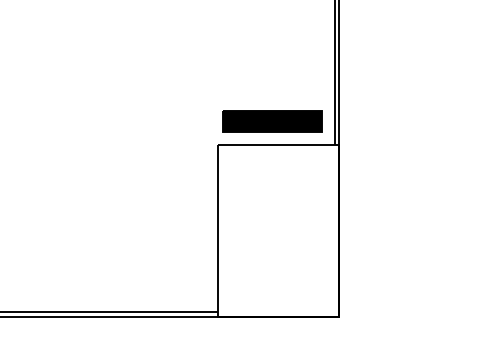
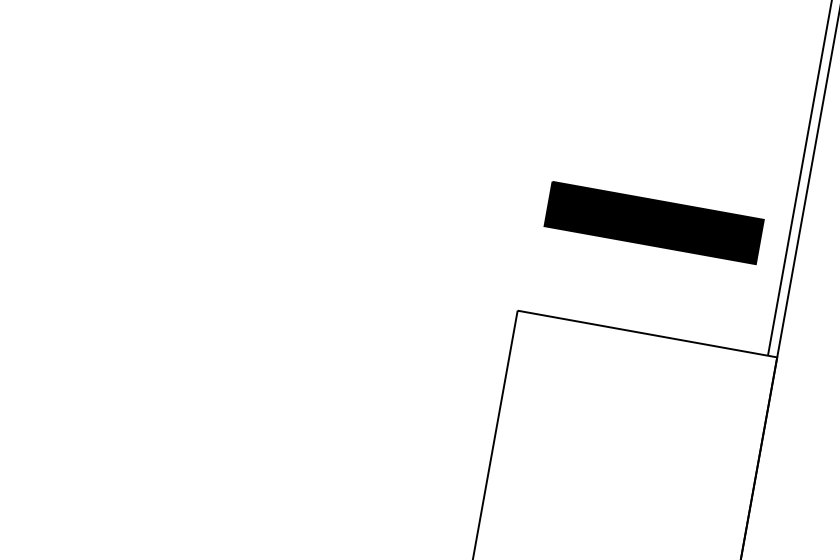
part: (272, 121) -> (654, 222), moved

